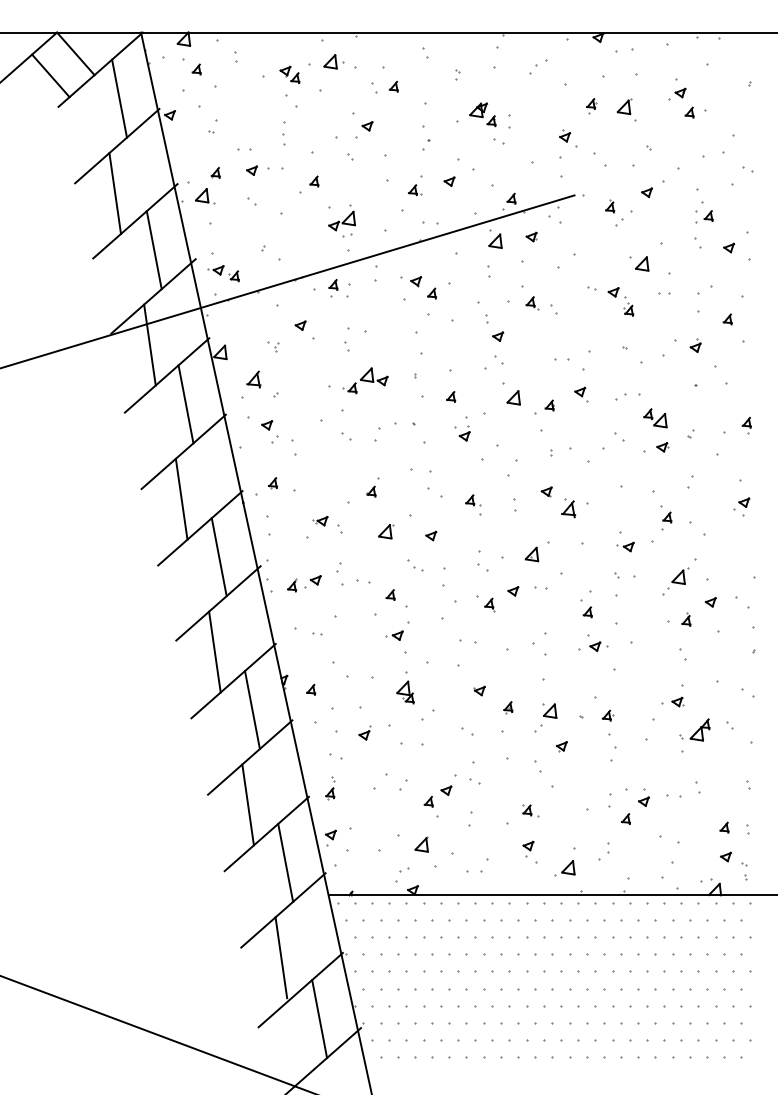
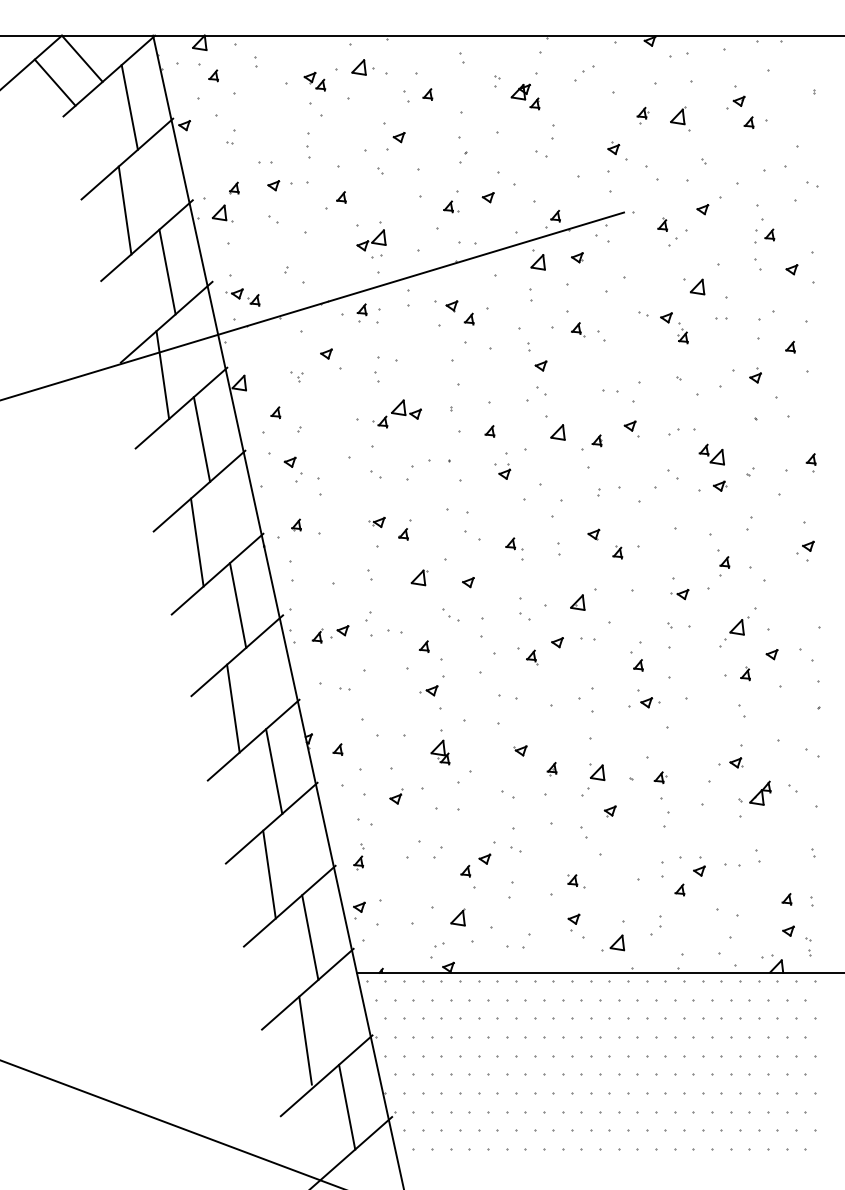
part: (482, 114) -> (525, 96), moved
part: (253, 379) -> (275, 412), size x0.62
part: (568, 508) -> (617, 552), size x0.62
part: (319, 521) -> (376, 522), moved

